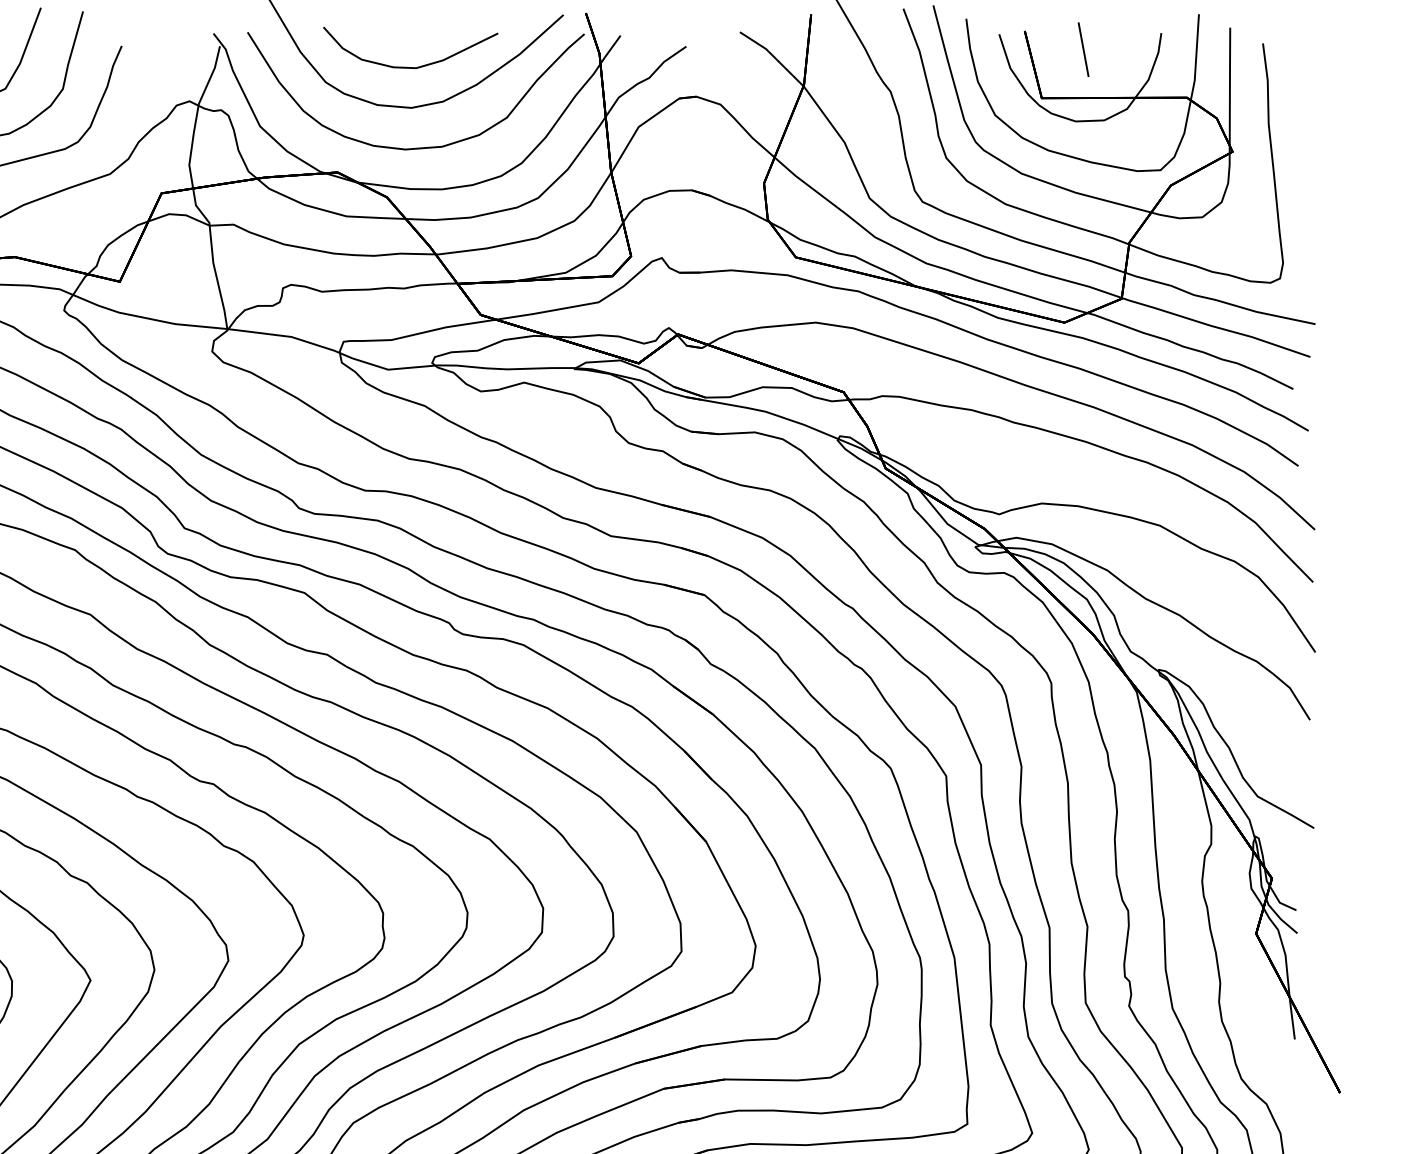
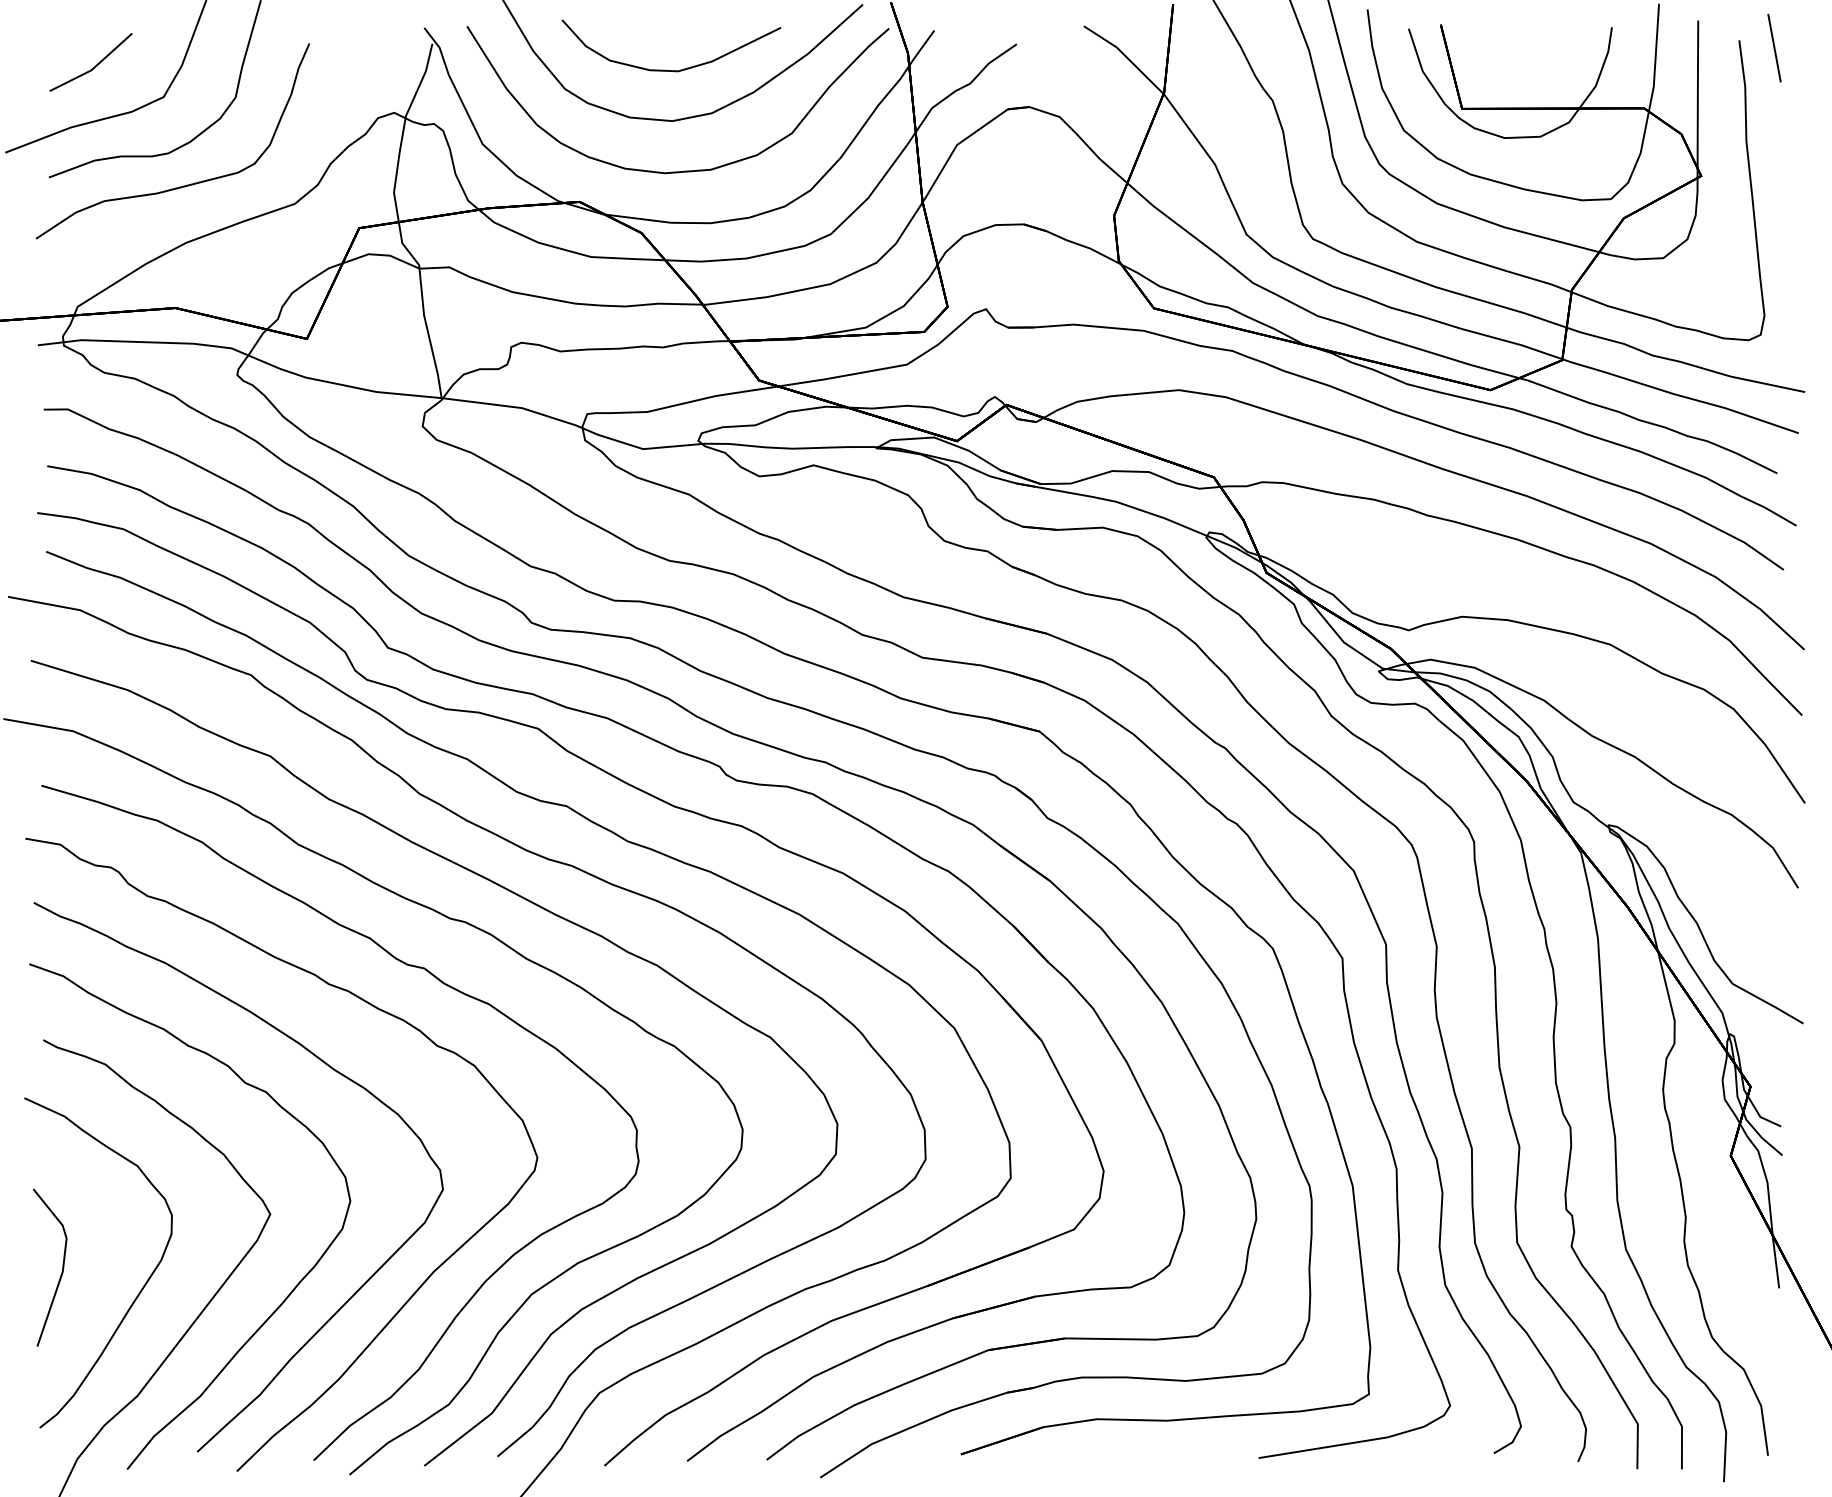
line: (1083, 49) -> (1774, 47), moved

